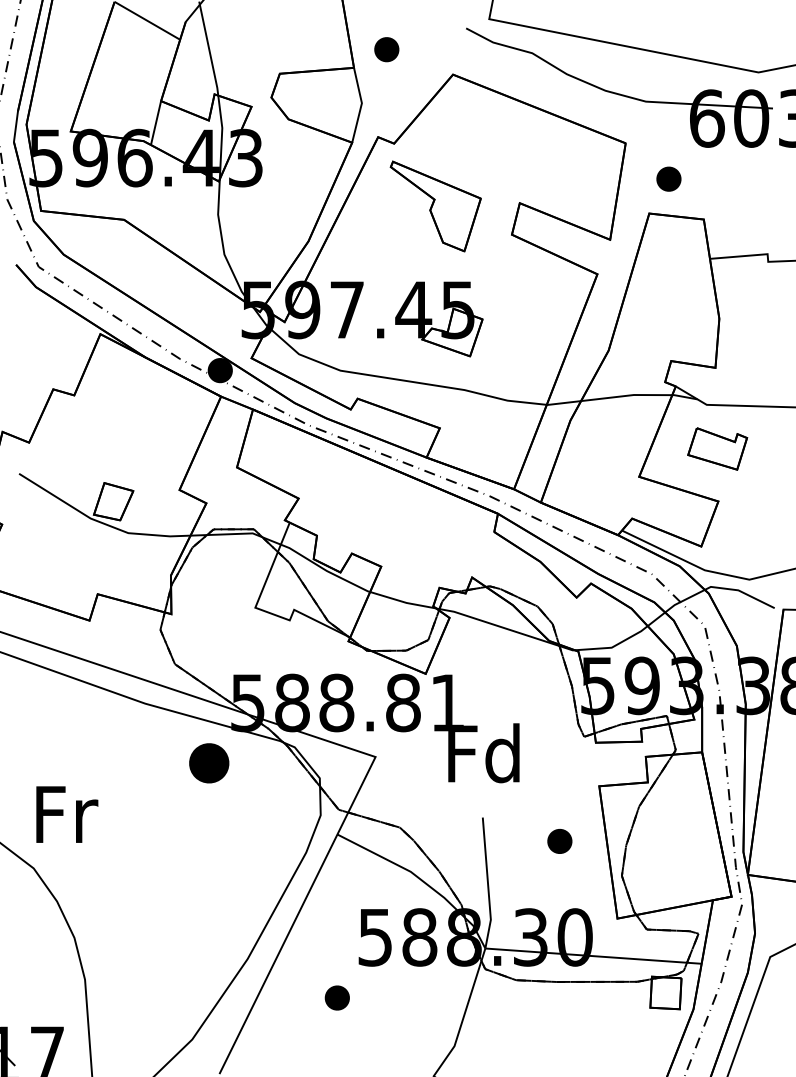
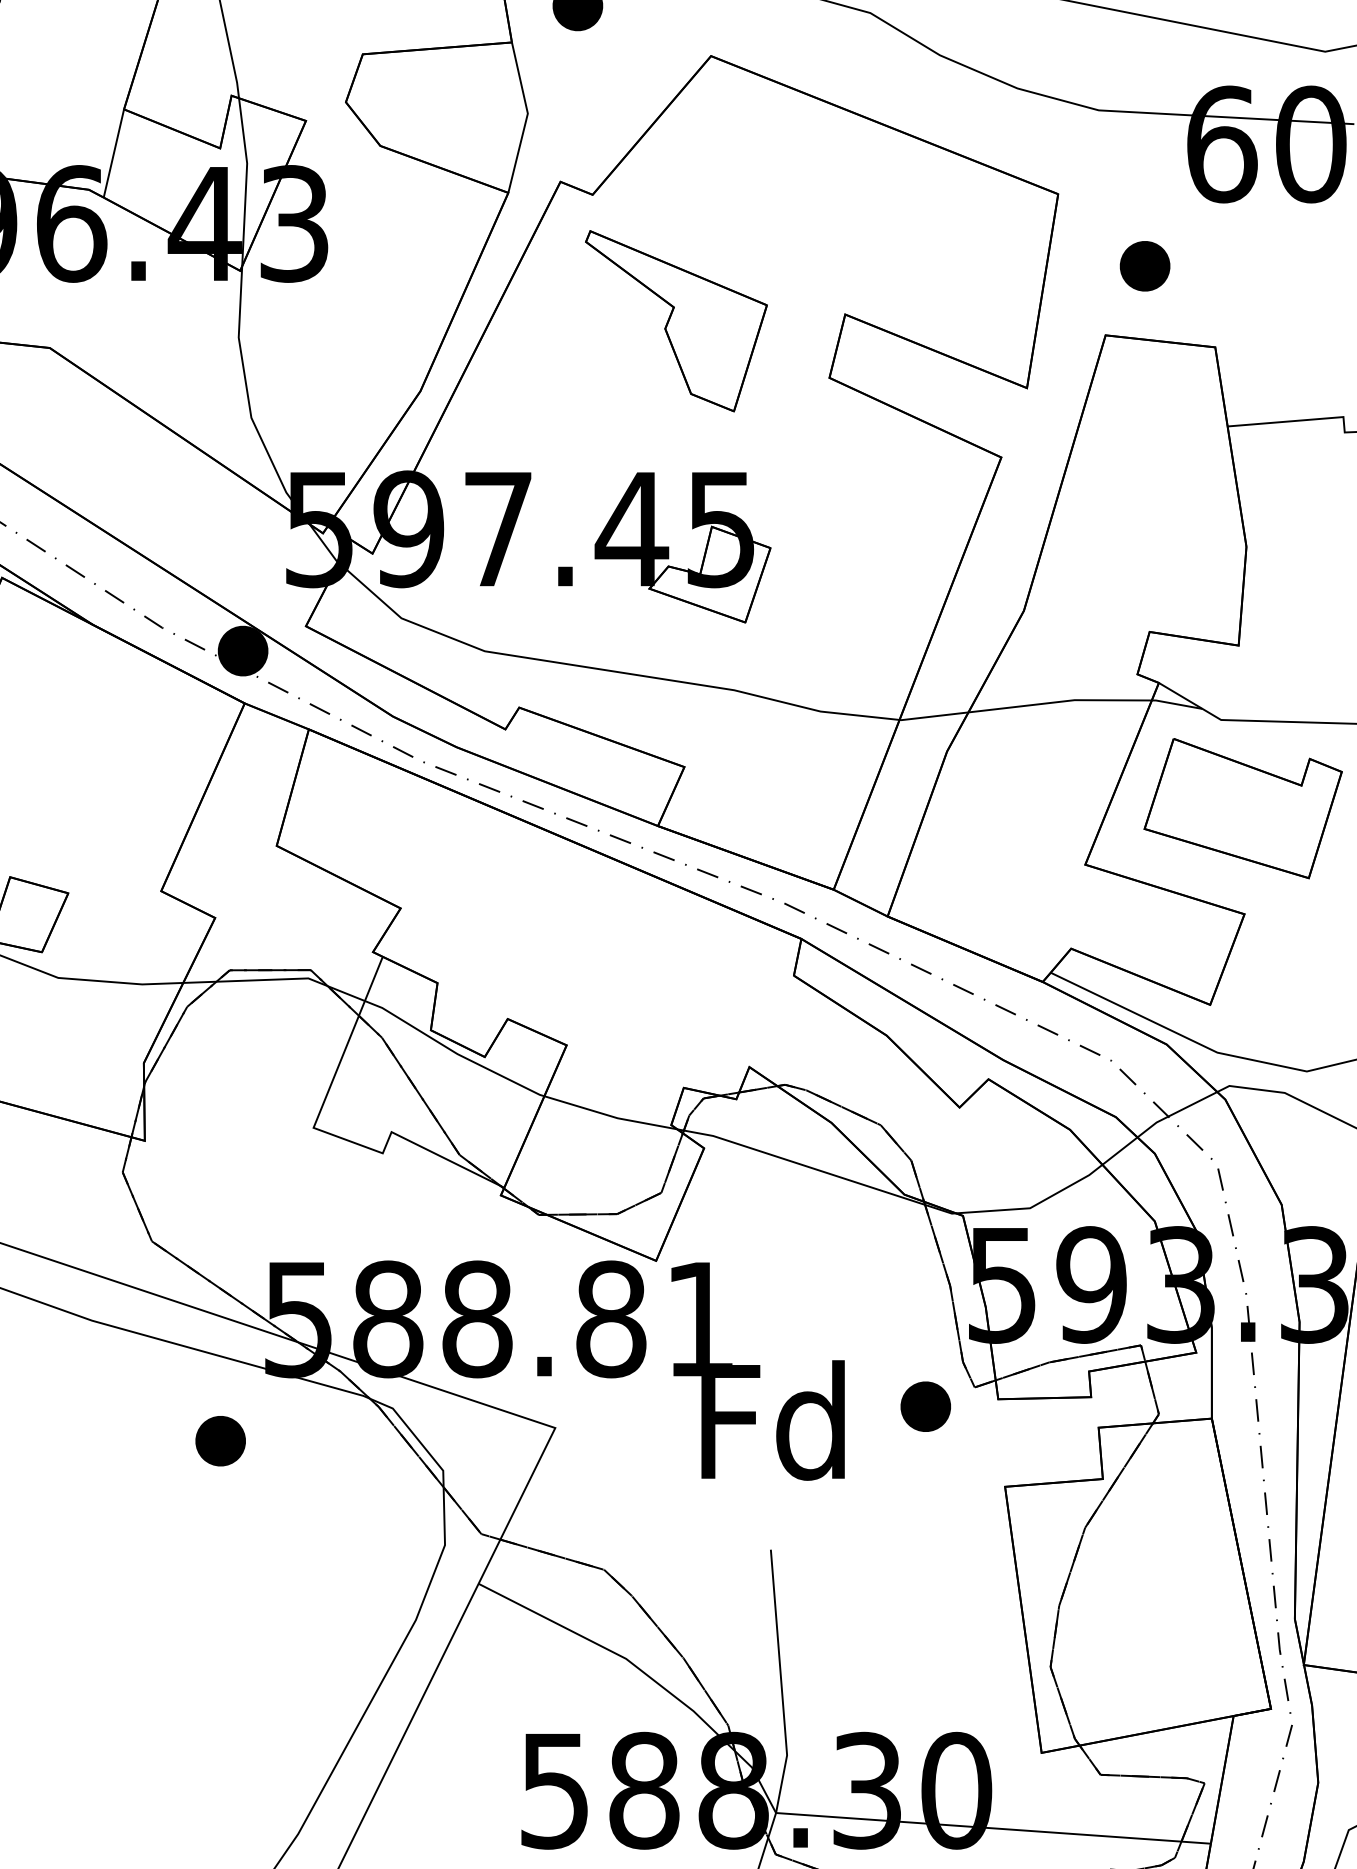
part: (717, 448) -> (1242, 807), size x1.67
part: (208, 763) -> (219, 1441), size x0.62
part: (559, 841) -> (925, 1406), moved

